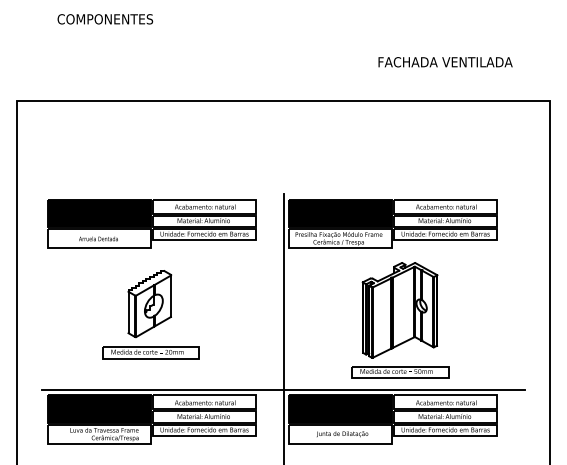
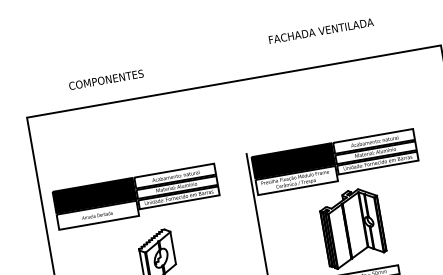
text: (105, 19) -> (106, 80), moved
text: (445, 62) -> (321, 31), moved
part: (151, 223) -> (136, 196), moved

